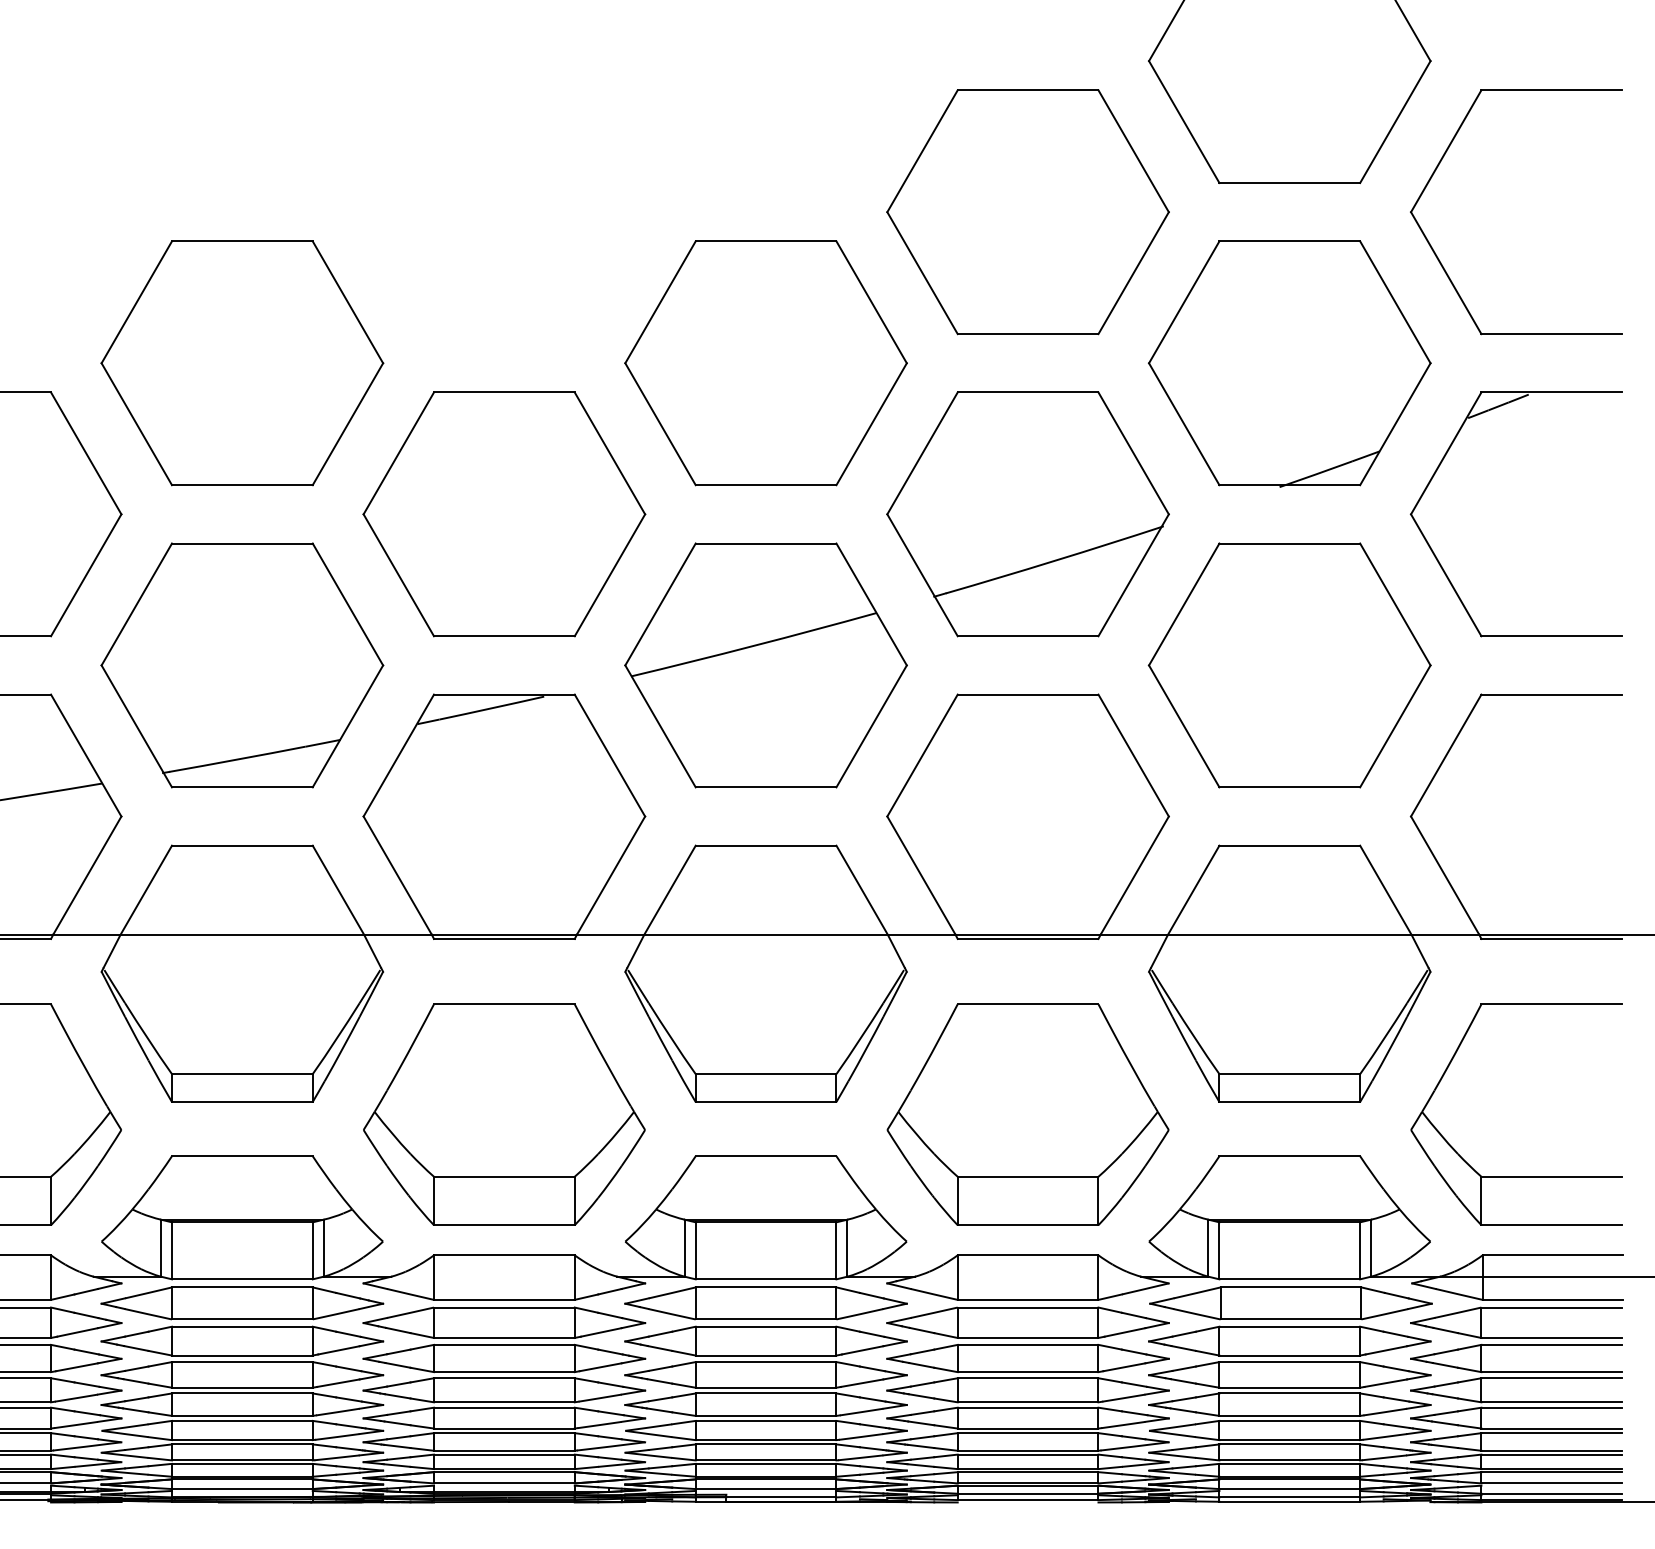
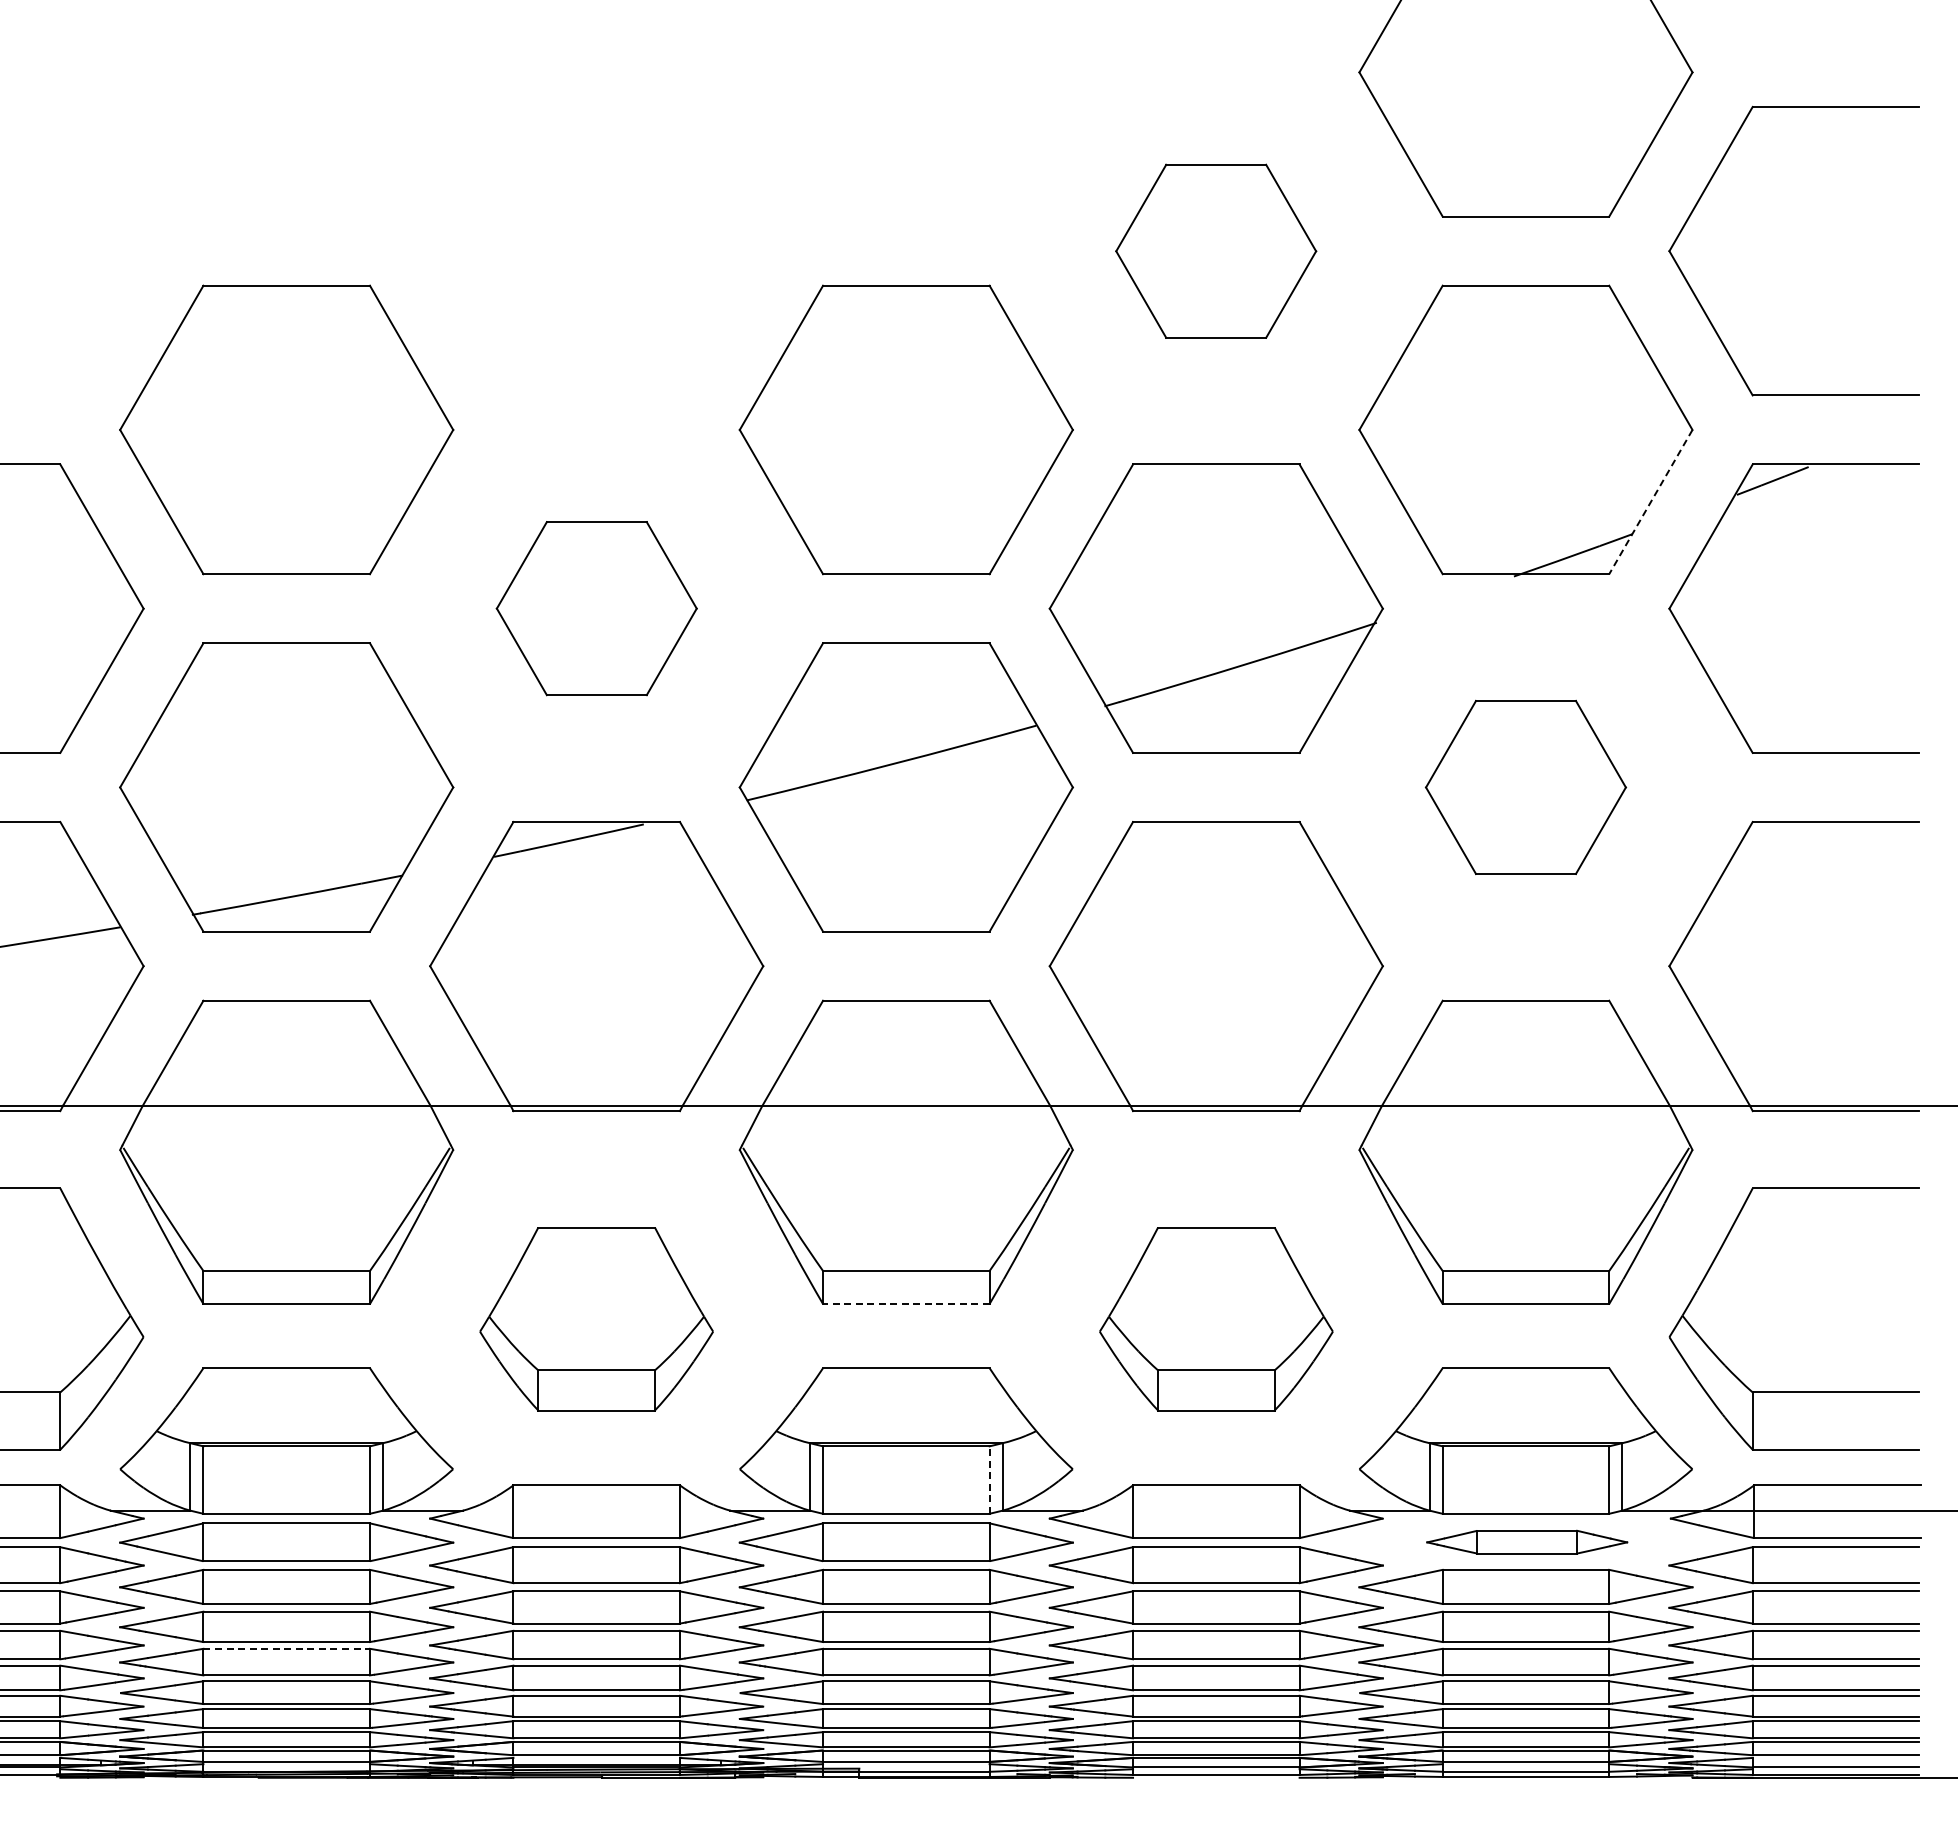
part: (1027, 212) -> (1215, 251), size x0.6
line: (1395, 424) -> (1650, 502), solid -> dashed
part: (504, 514) -> (596, 608), size x0.6
part: (1289, 665) -> (1525, 787), size x0.6
line: (765, 1102) -> (905, 1304), solid -> dashed
part: (504, 1114) -> (596, 1318), size x0.7
part: (1028, 1114) -> (1216, 1318), size x0.7
line: (836, 1251) -> (989, 1480), solid -> dashed
part: (1290, 1302) -> (1526, 1541), size x0.6
line: (243, 1393) -> (287, 1648), solid -> dashed

